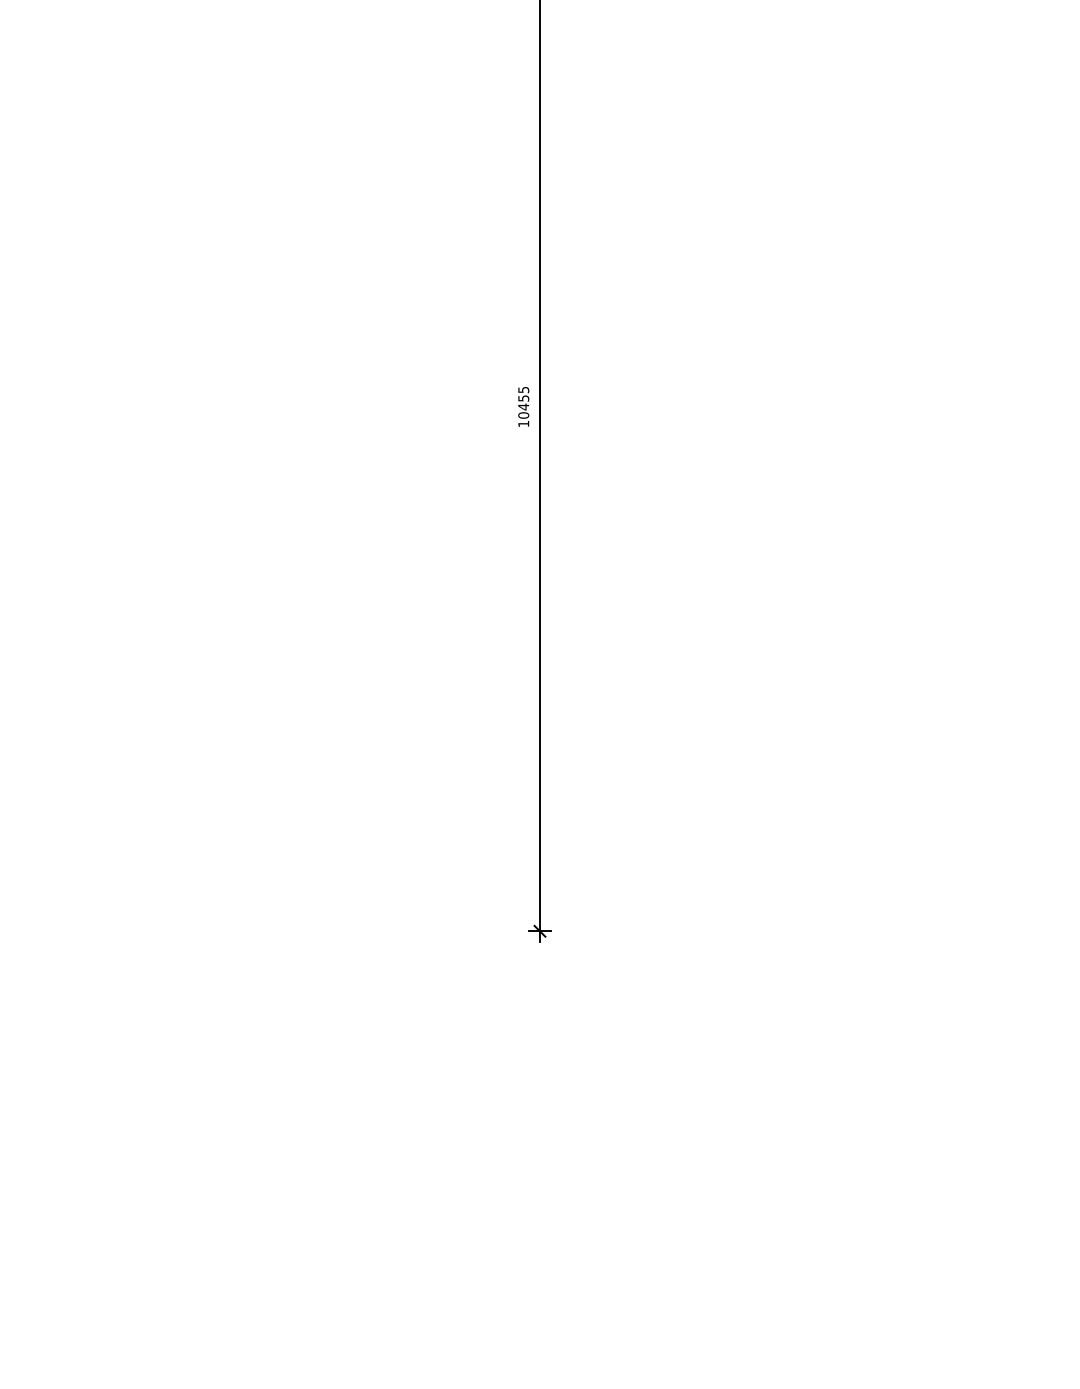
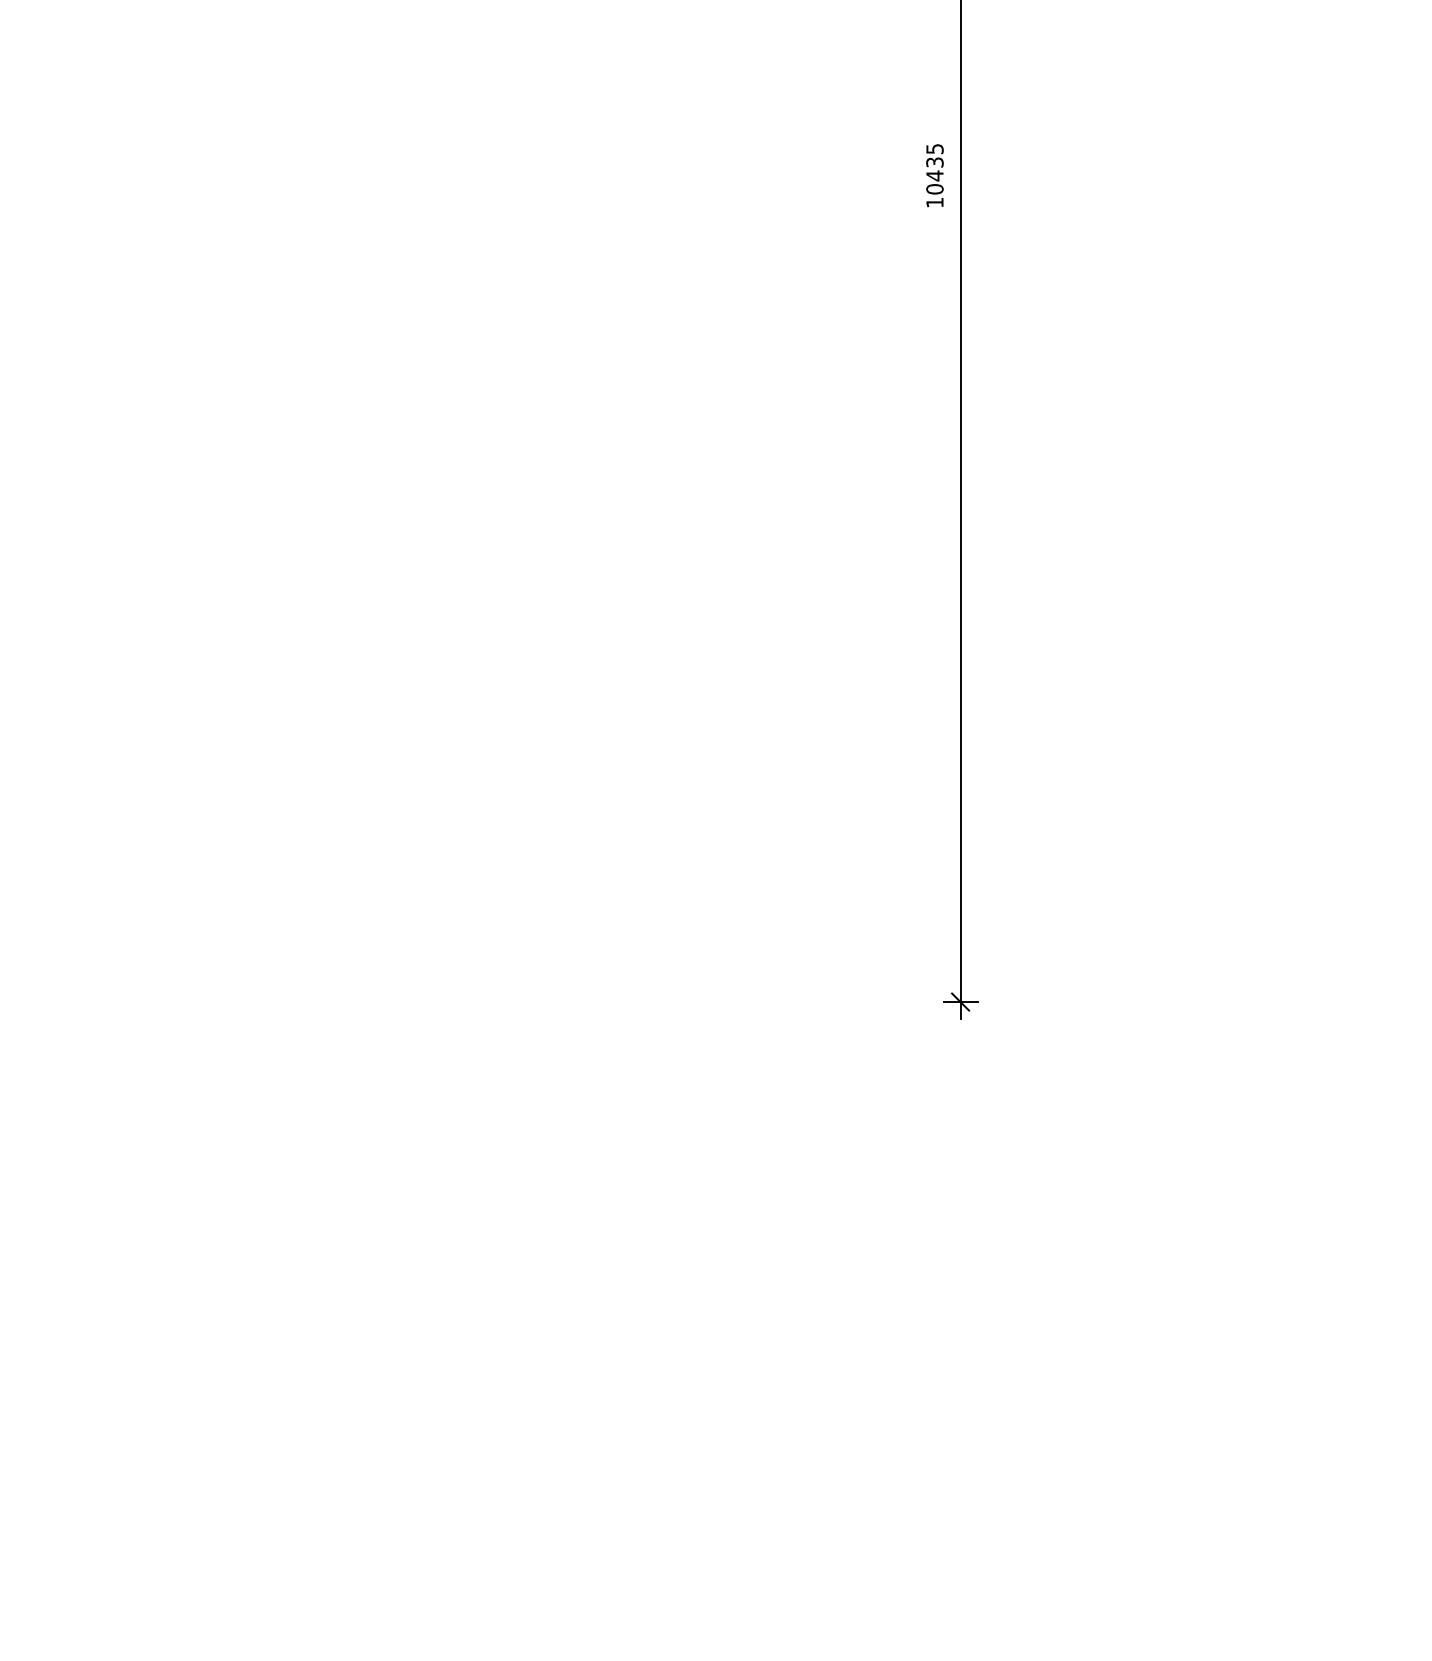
text: (523, 398) -> (934, 162), 10455 -> 10435

